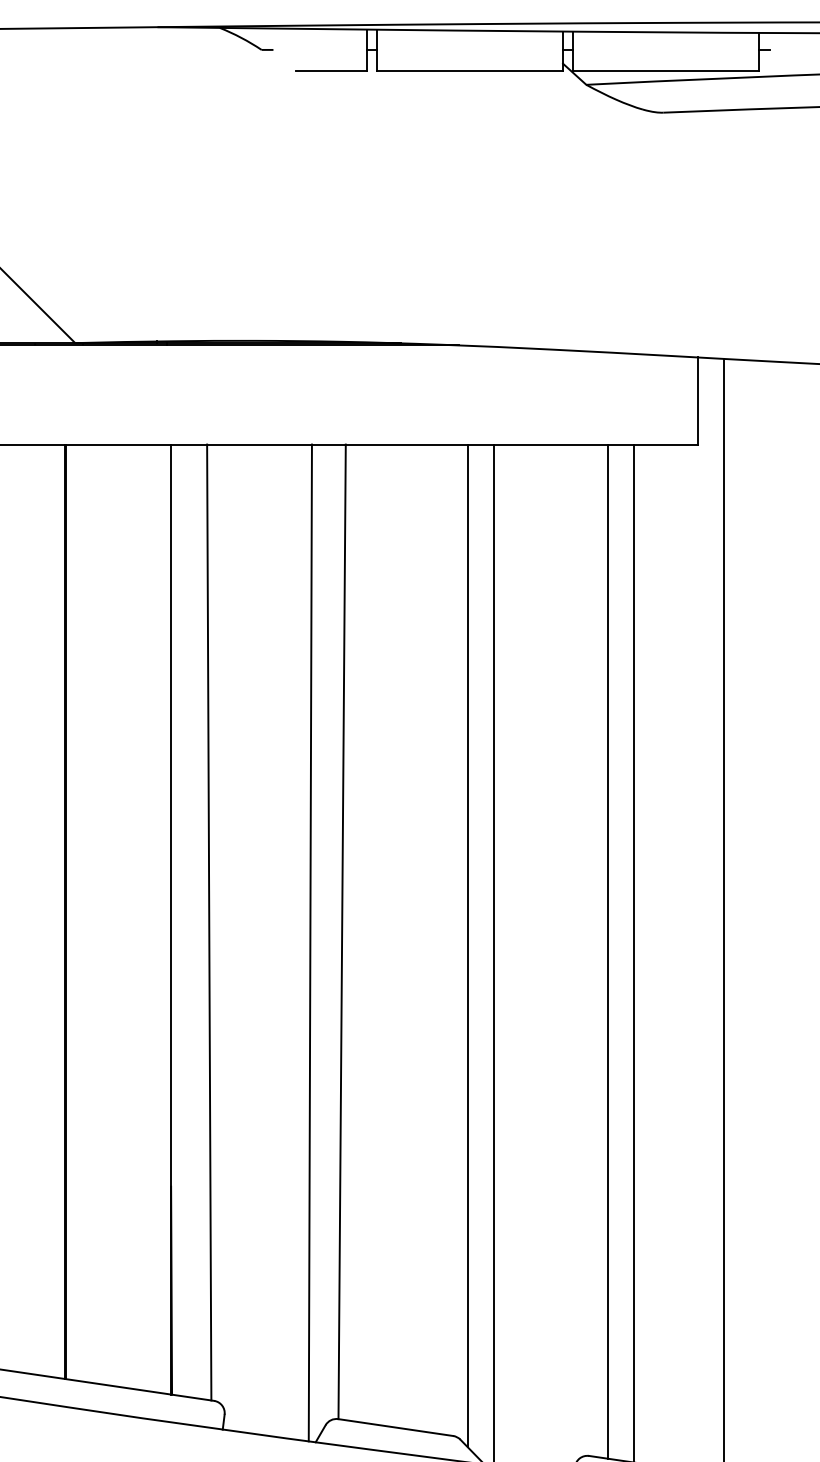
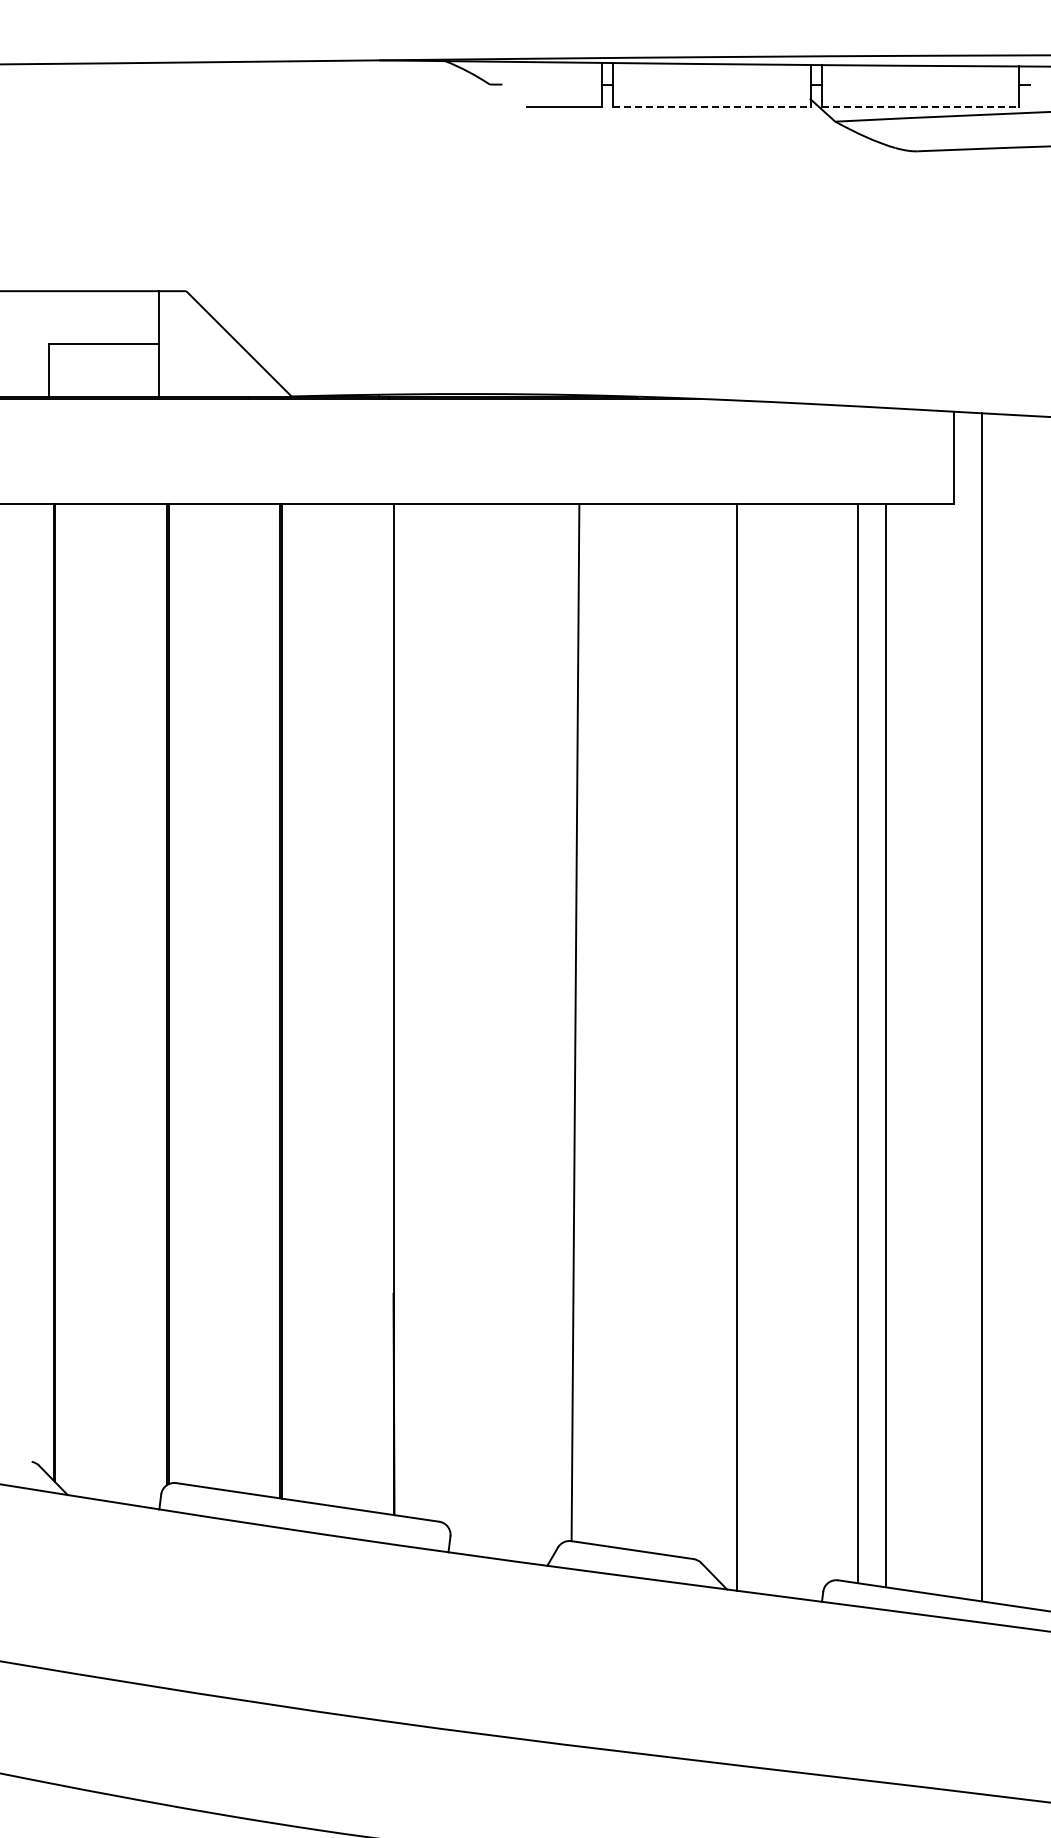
line: (470, 70) -> (711, 106), solid -> dashed
line: (666, 70) -> (920, 106), solid -> dashed
line: (208, 922) -> (433, 1012), removed
line: (310, 942) -> (541, 1034), removed
line: (468, 945) -> (709, 1037), removed

